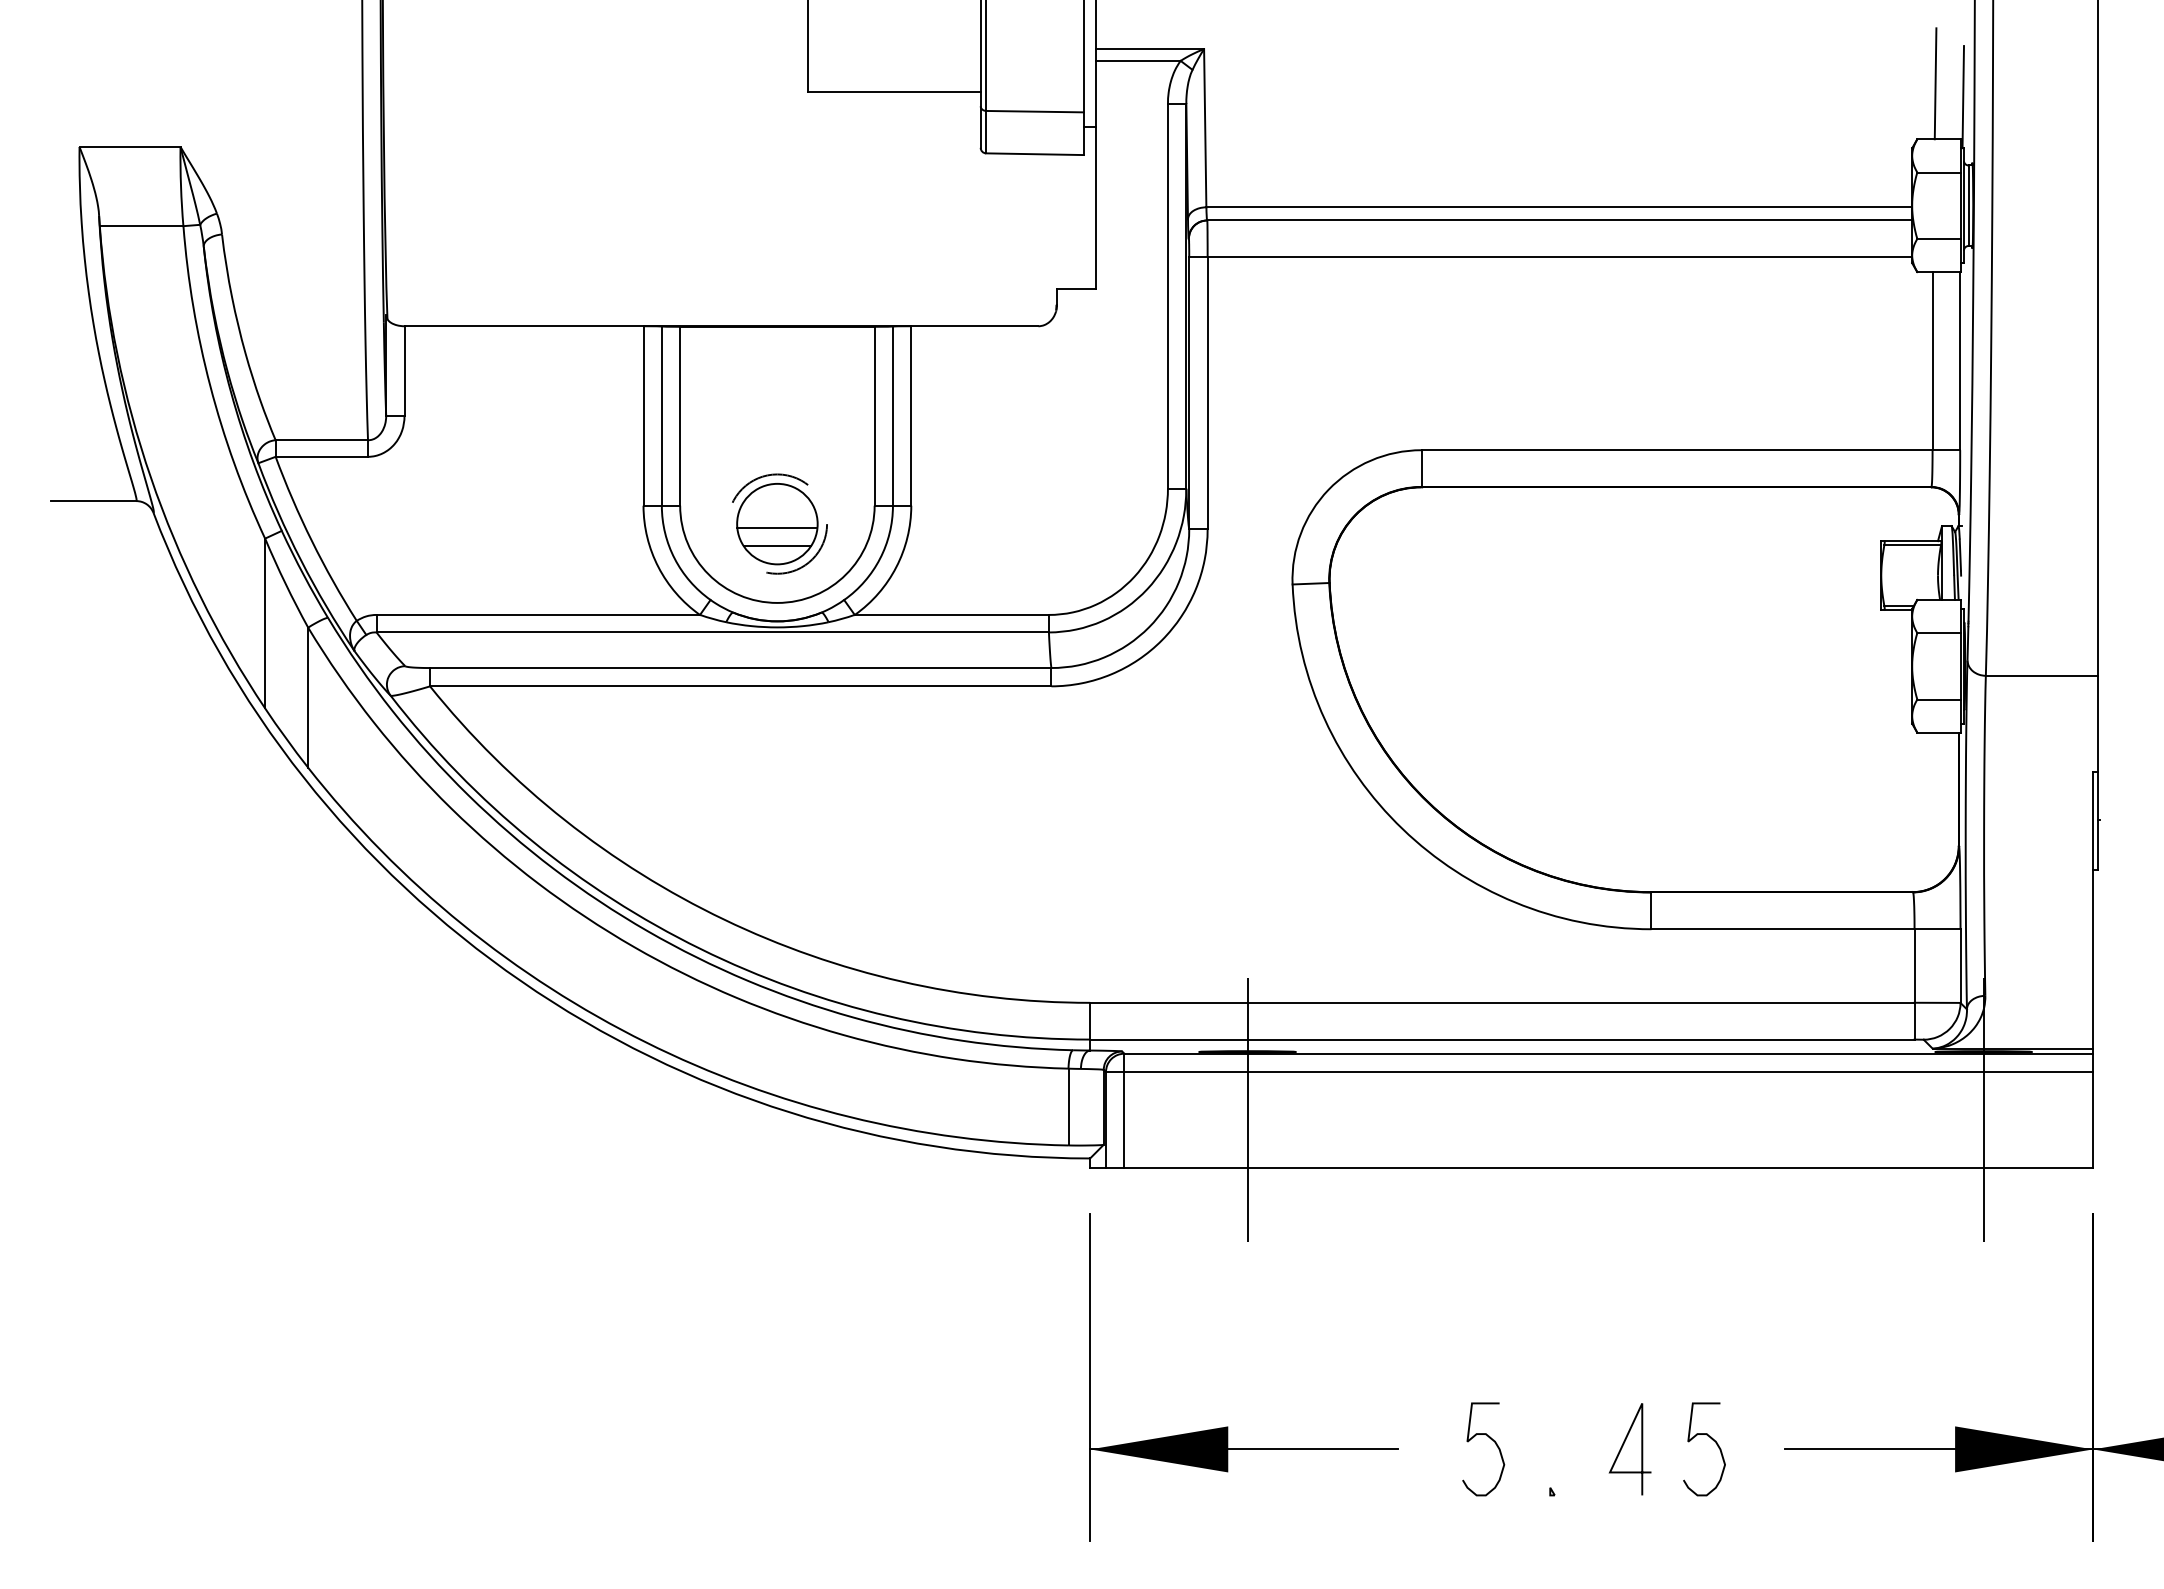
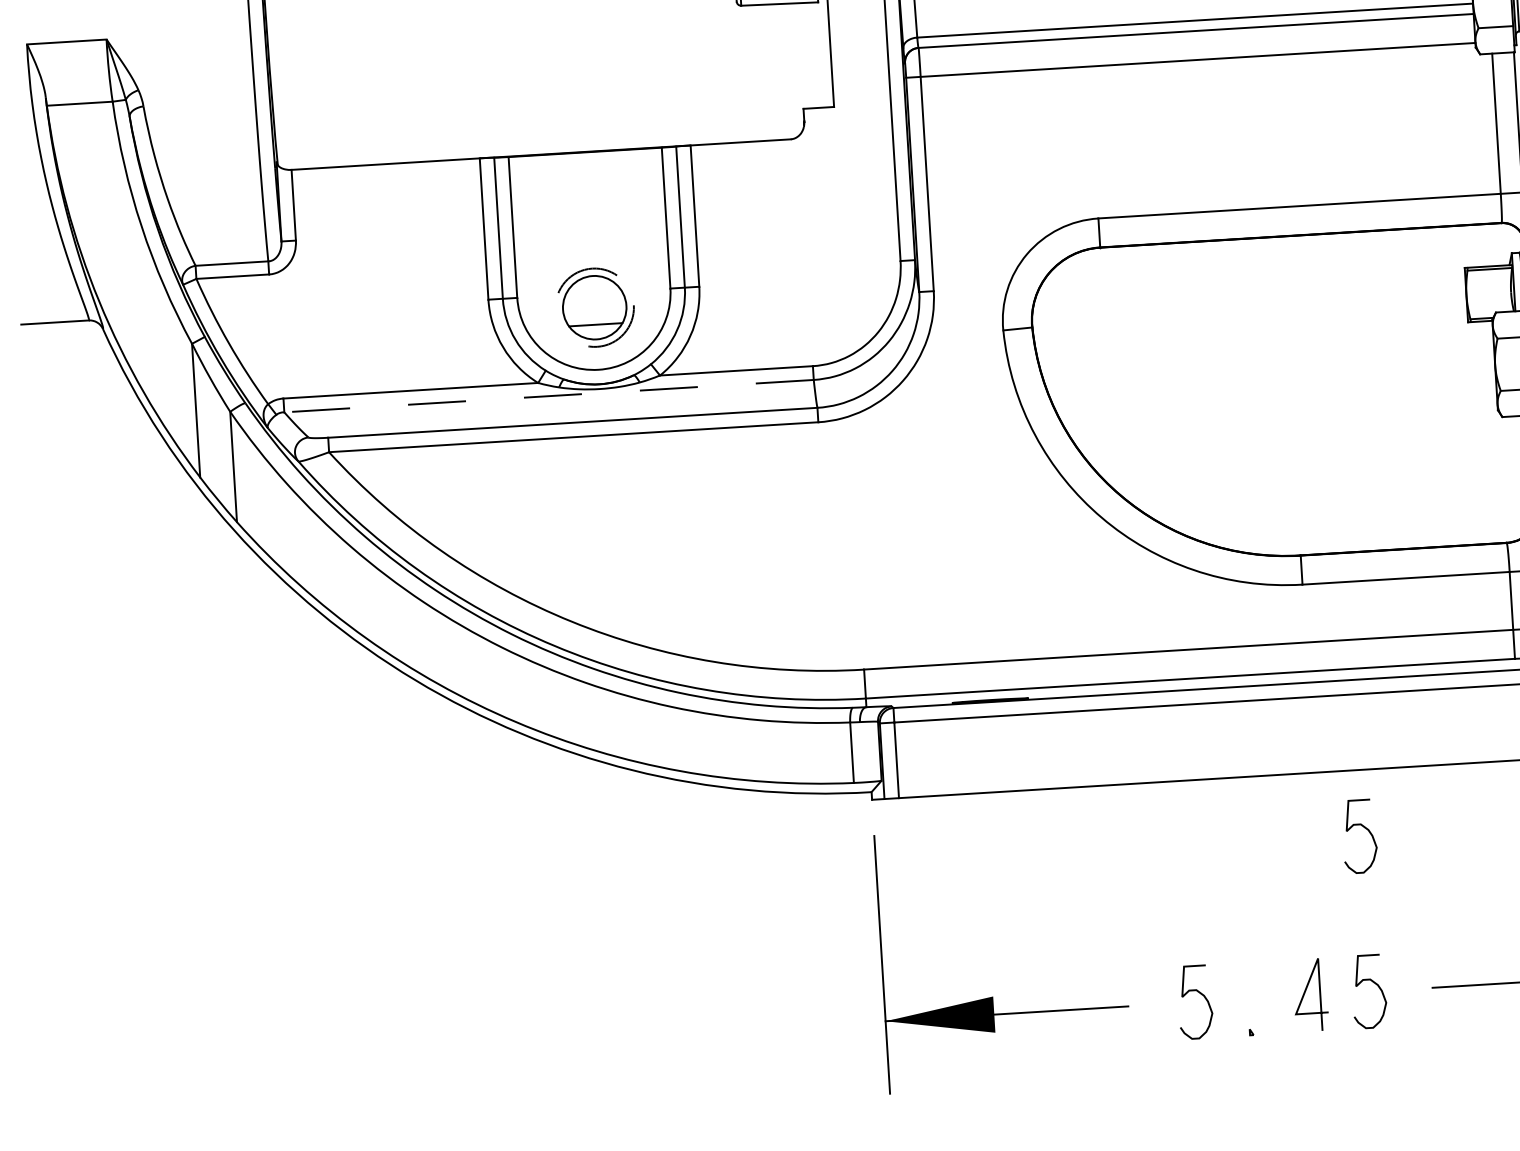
line: (777, 528) -> (595, 311), removed
line: (712, 632) -> (548, 396), solid -> dashed
line: (1247, 1109) -> (993, 746), removed
curve: (1712, 1243) -> (1365, 829), added

